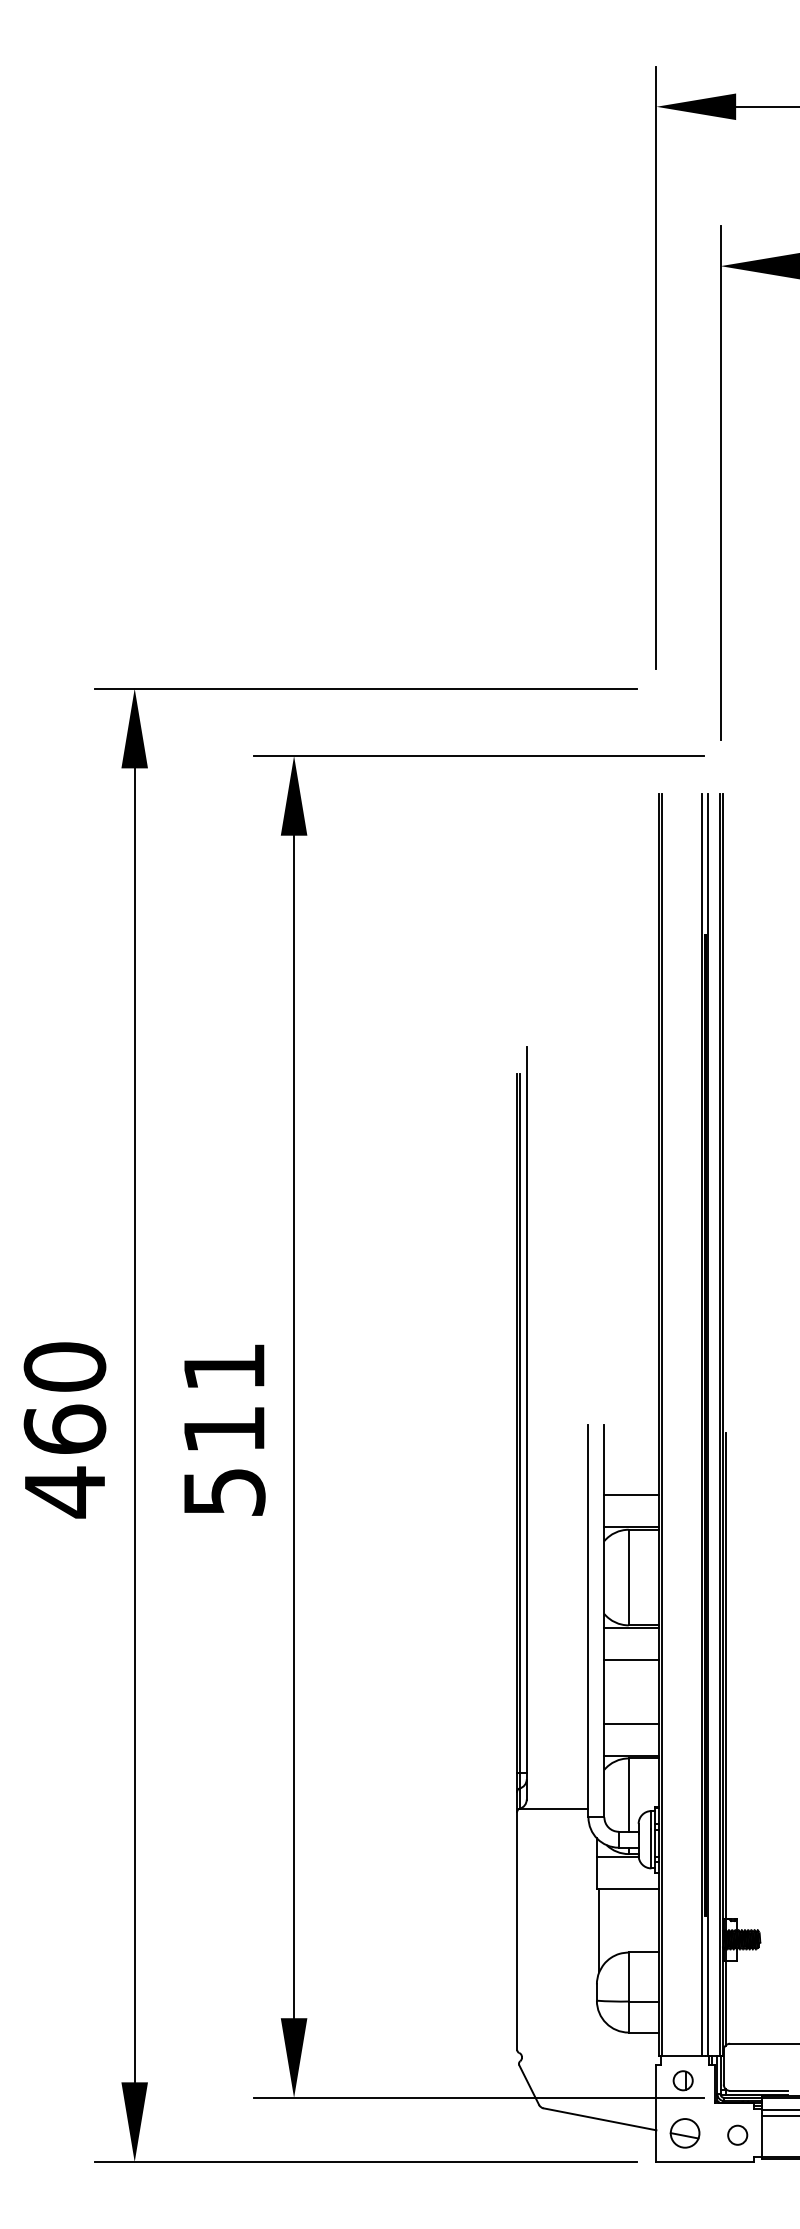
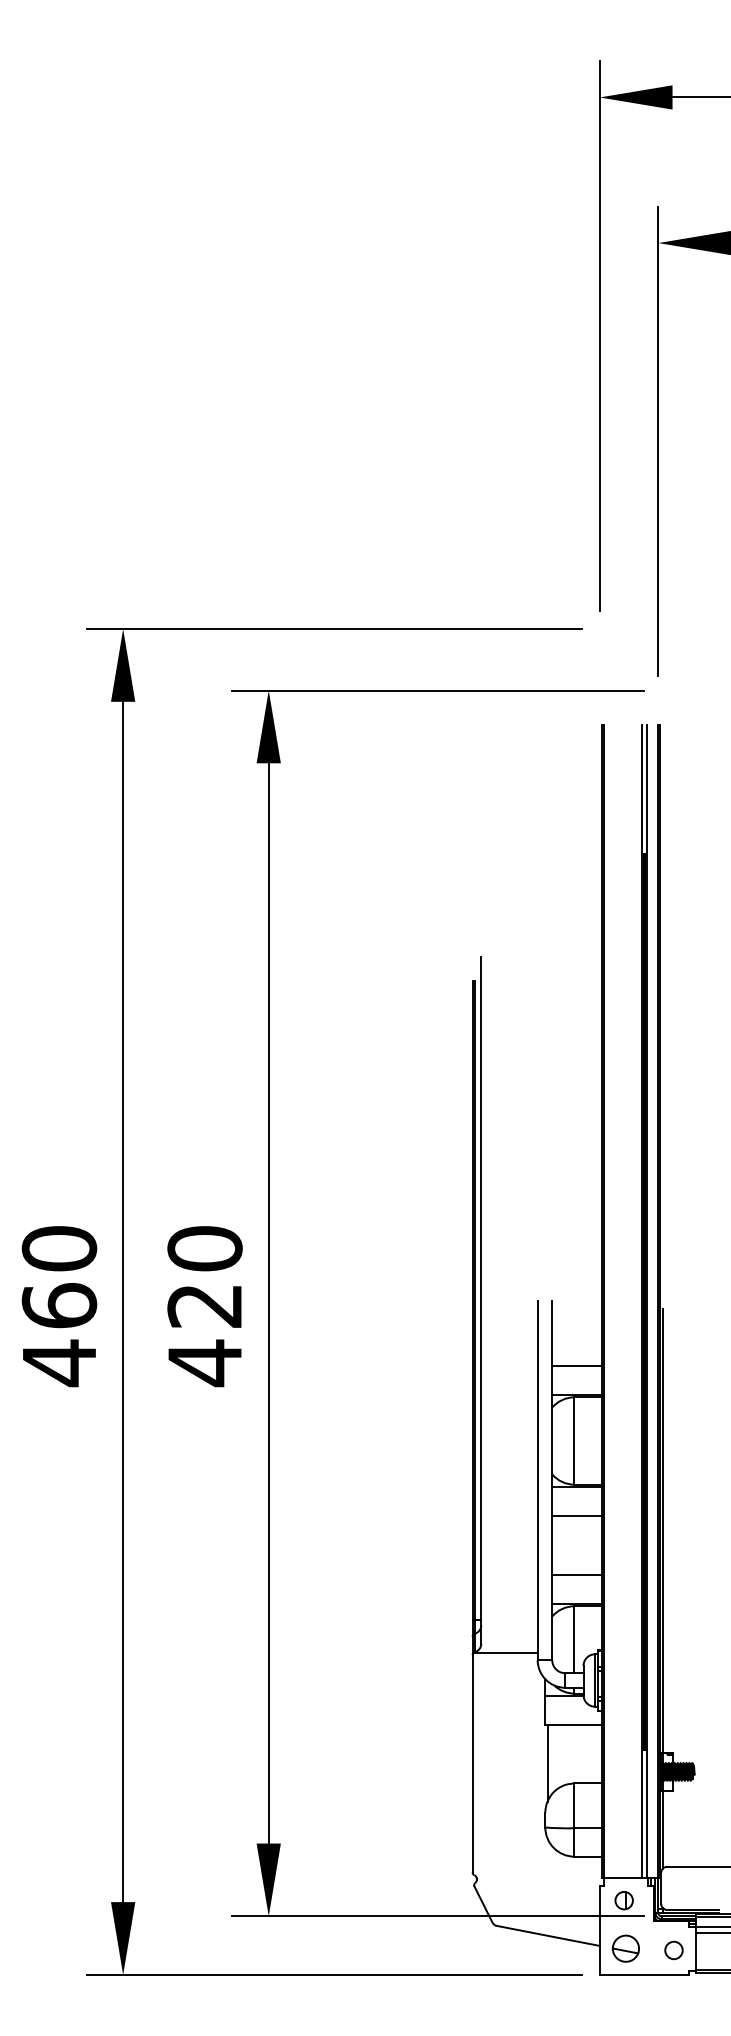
text: (223, 1430) -> (204, 1306), 511 -> 420

